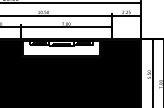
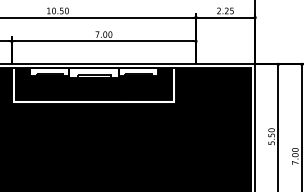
hatch: (61, 48) -> (94, 83), added

